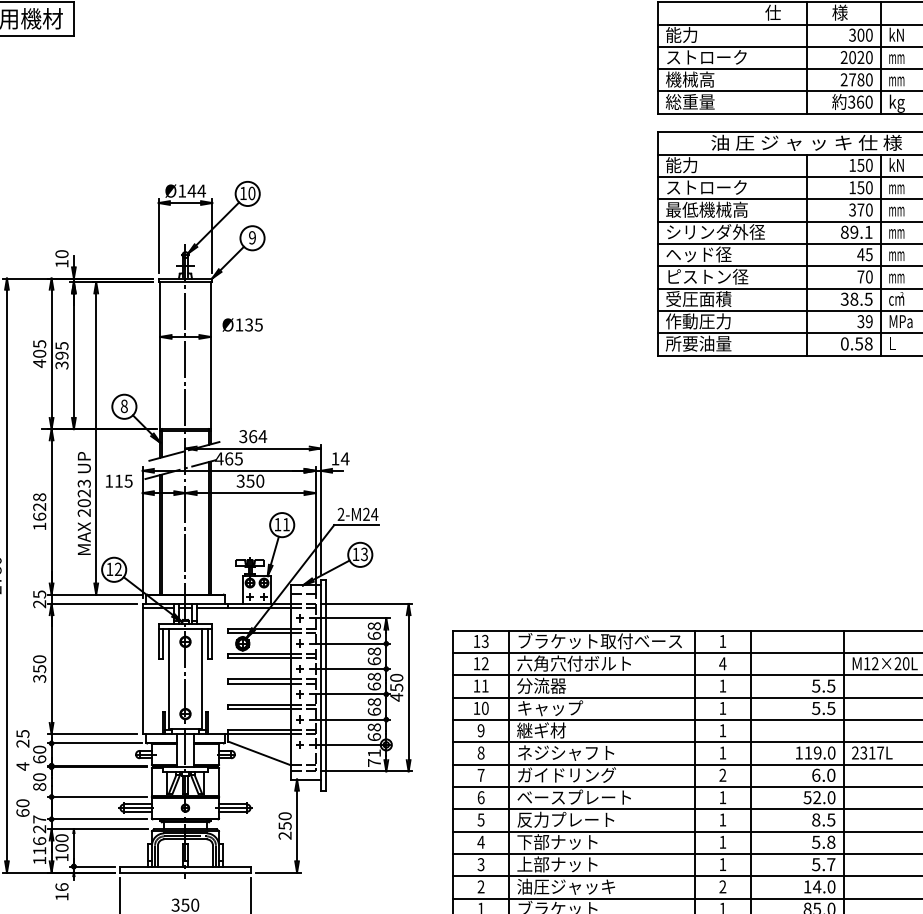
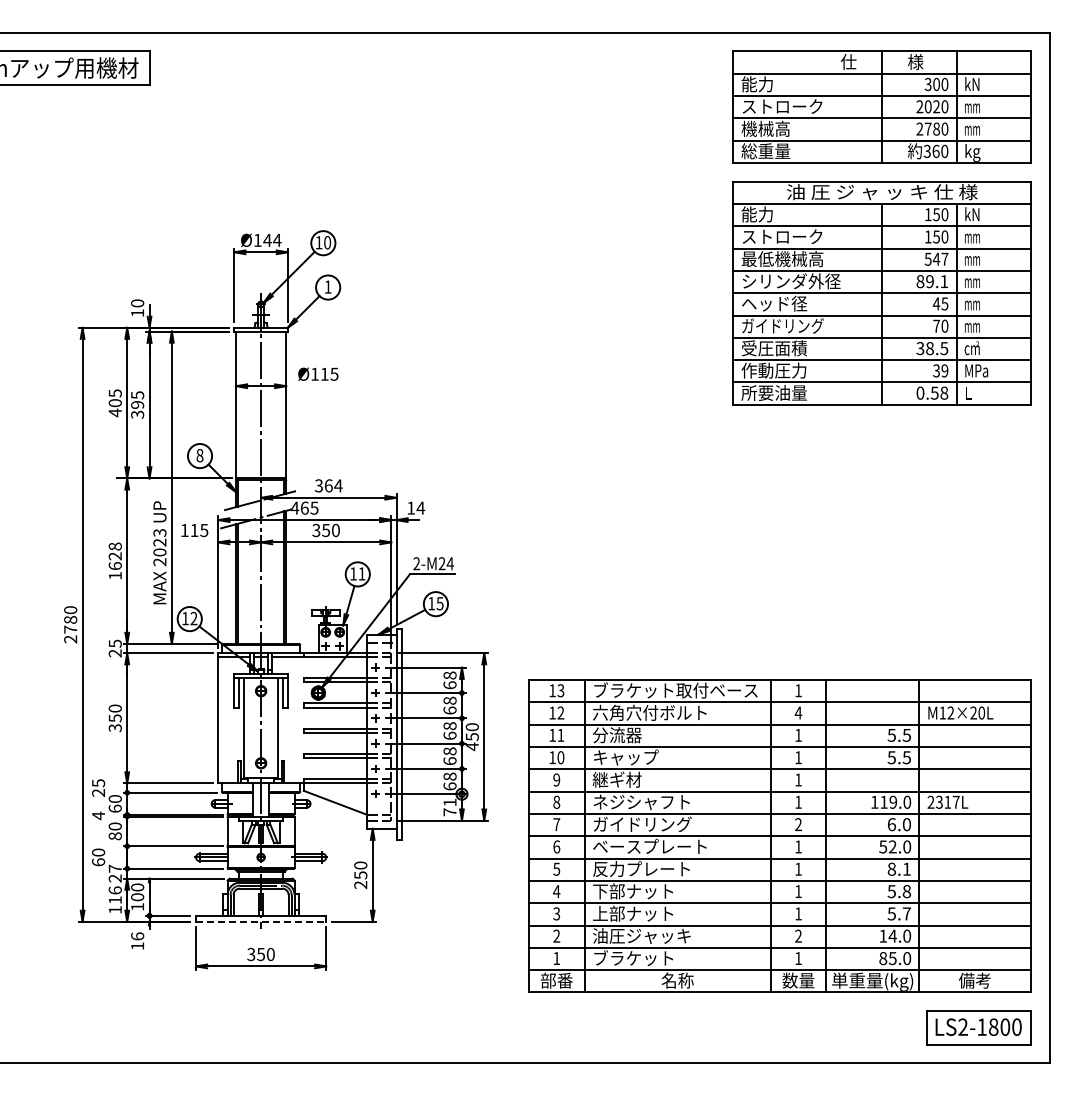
text: (860, 209) -> (936, 258), 370 -> 547
text: (251, 237) -> (327, 286), 9 -> 1
text: (706, 277) -> (782, 326), ピストン径 -> ガイドリング
text: (248, 324) -> (324, 373), Ø135 -> Ø115
text: (364, 554) -> (440, 603), 13 -> 15
text: (830, 819) -> (906, 868), 8.5 -> 8.1
line: (185, 872) -> (261, 921), solid -> dashed

